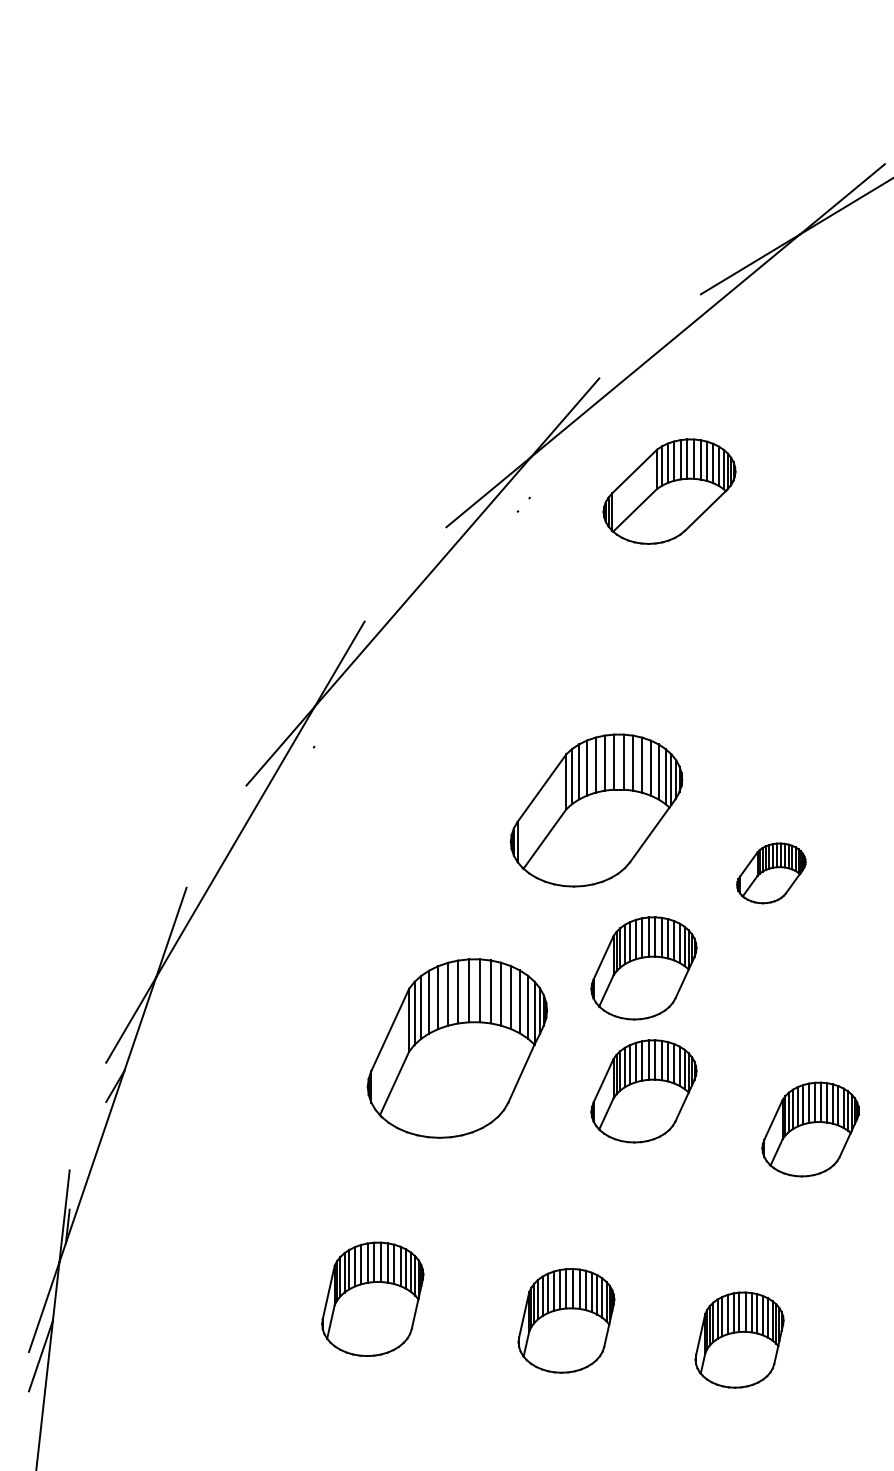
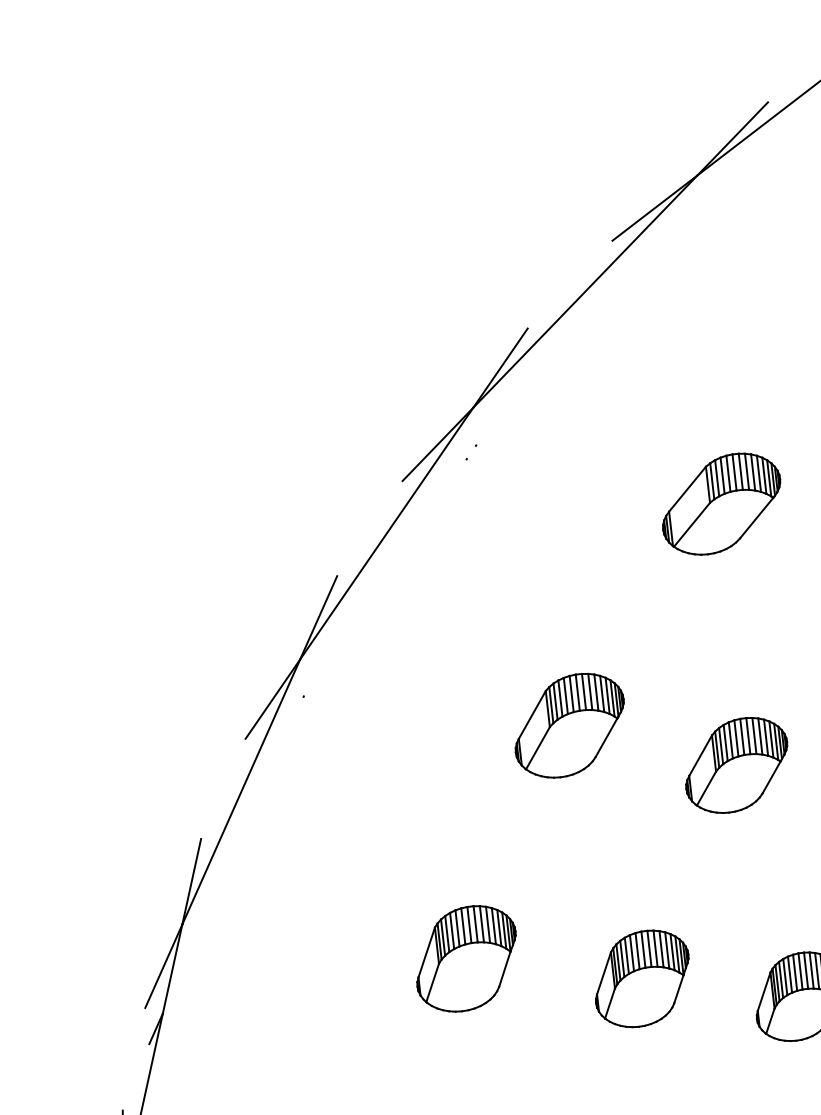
part: (669, 491) -> (721, 504), moved
part: (596, 810) -> (569, 725), size x0.71
part: (771, 873) -> (736, 765), size x1.67
part: (643, 968) -> (629, 866), removed
part: (457, 1048) -> (466, 958), size x0.62

